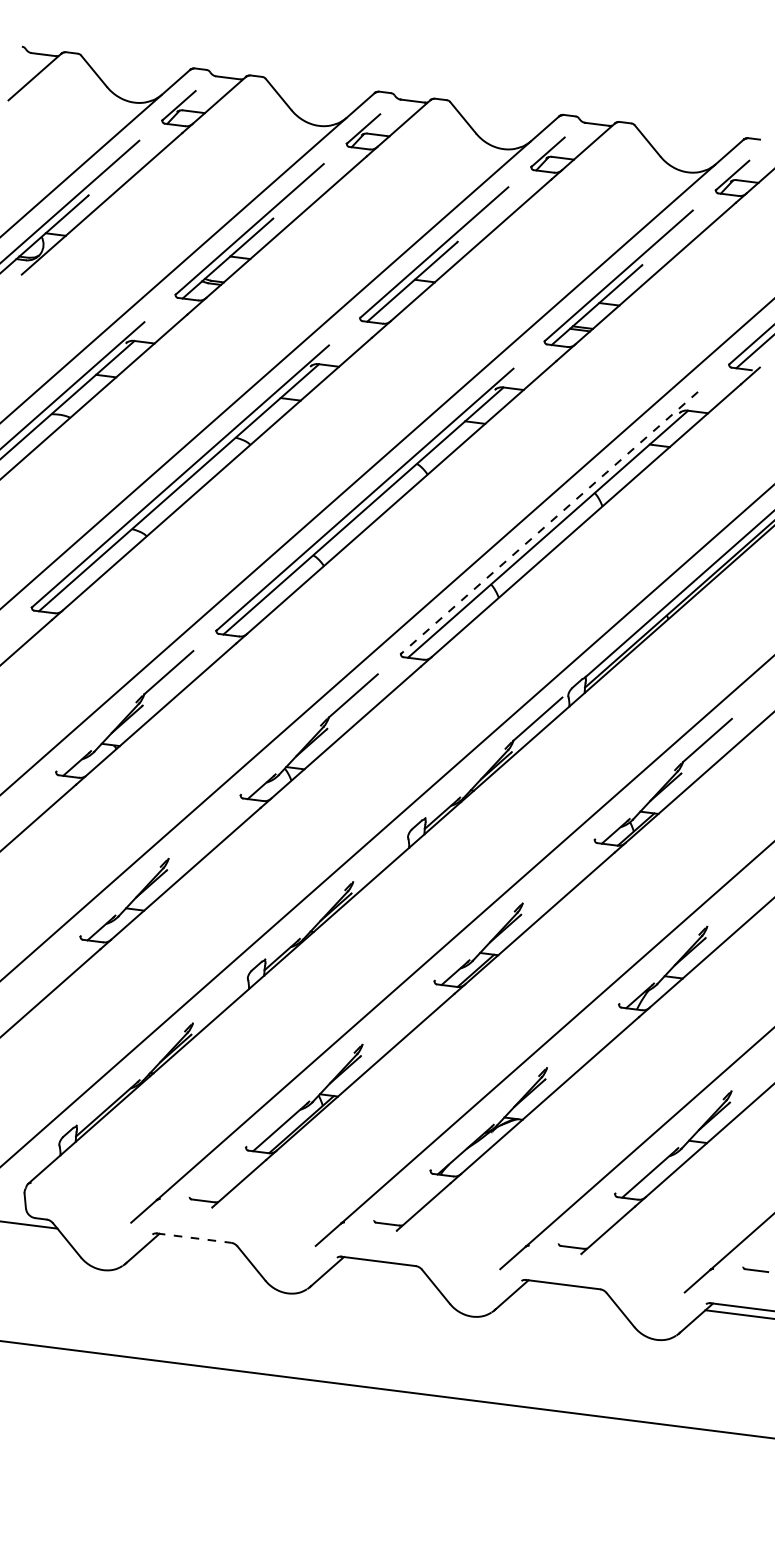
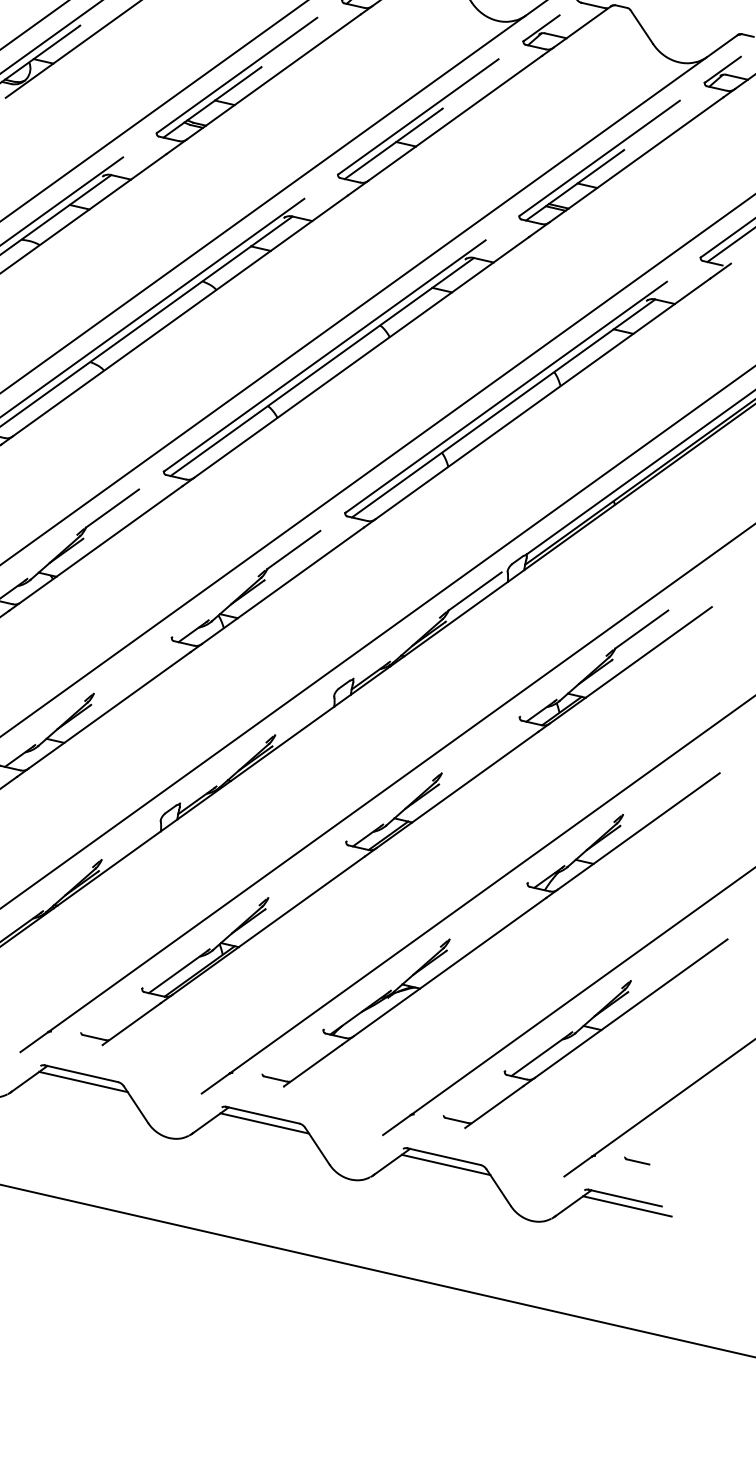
line: (549, 523) -> (506, 397), dashed -> solid
line: (194, 1238) -> (81, 1074), dashed -> solid
line: (196, 1245) -> (83, 1081), added
line: (381, 1269) -> (264, 1123), added
line: (565, 1292) -> (445, 1164), added

